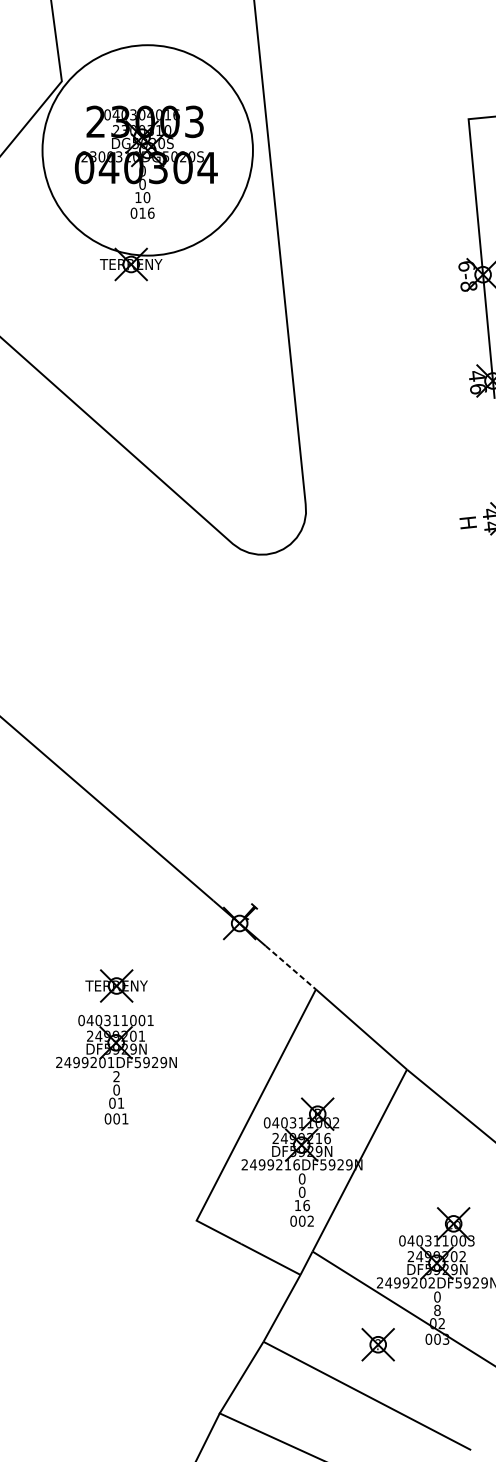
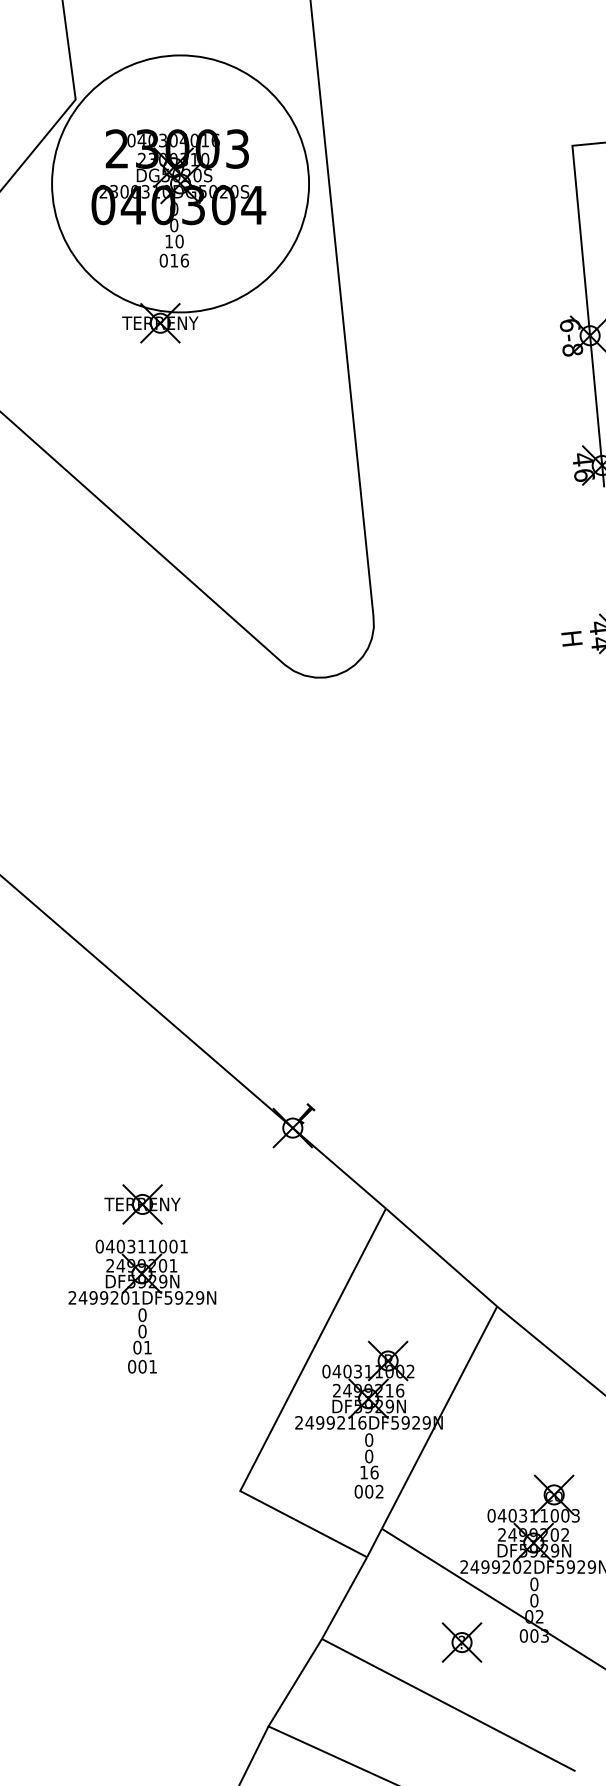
line: (290, 968) -> (355, 1182), dashed -> solid
text: (116, 1076) -> (142, 1315), 2 -> 0
text: (437, 1310) -> (534, 1600), 8 -> 0

